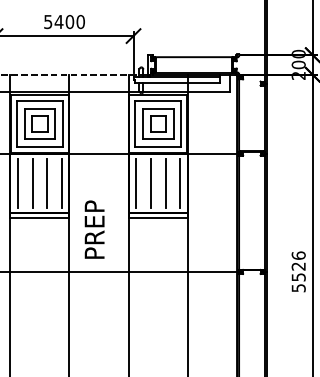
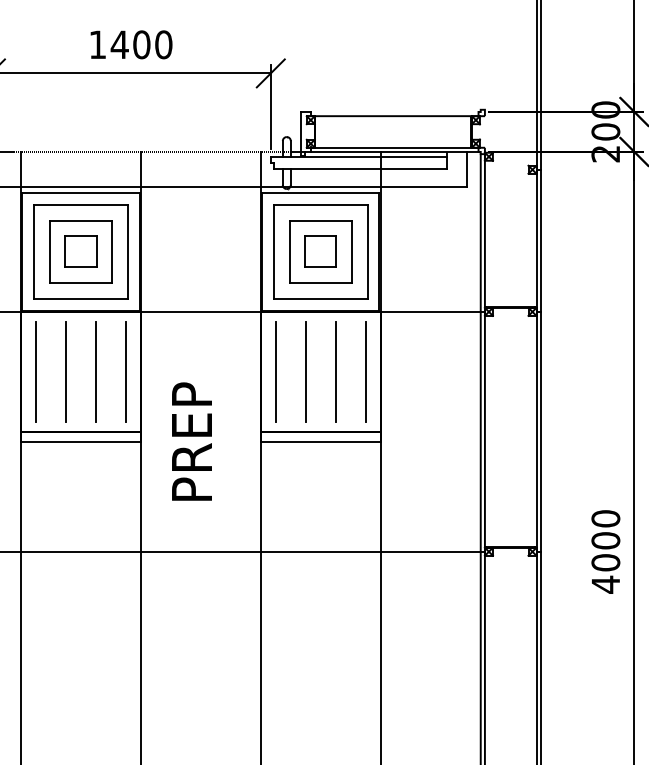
text: (48, 22) -> (98, 45), 5400 -> 1400
text: (94, 229) -> (191, 441), moved
text: (298, 271) -> (605, 550), 5526 -> 4000

